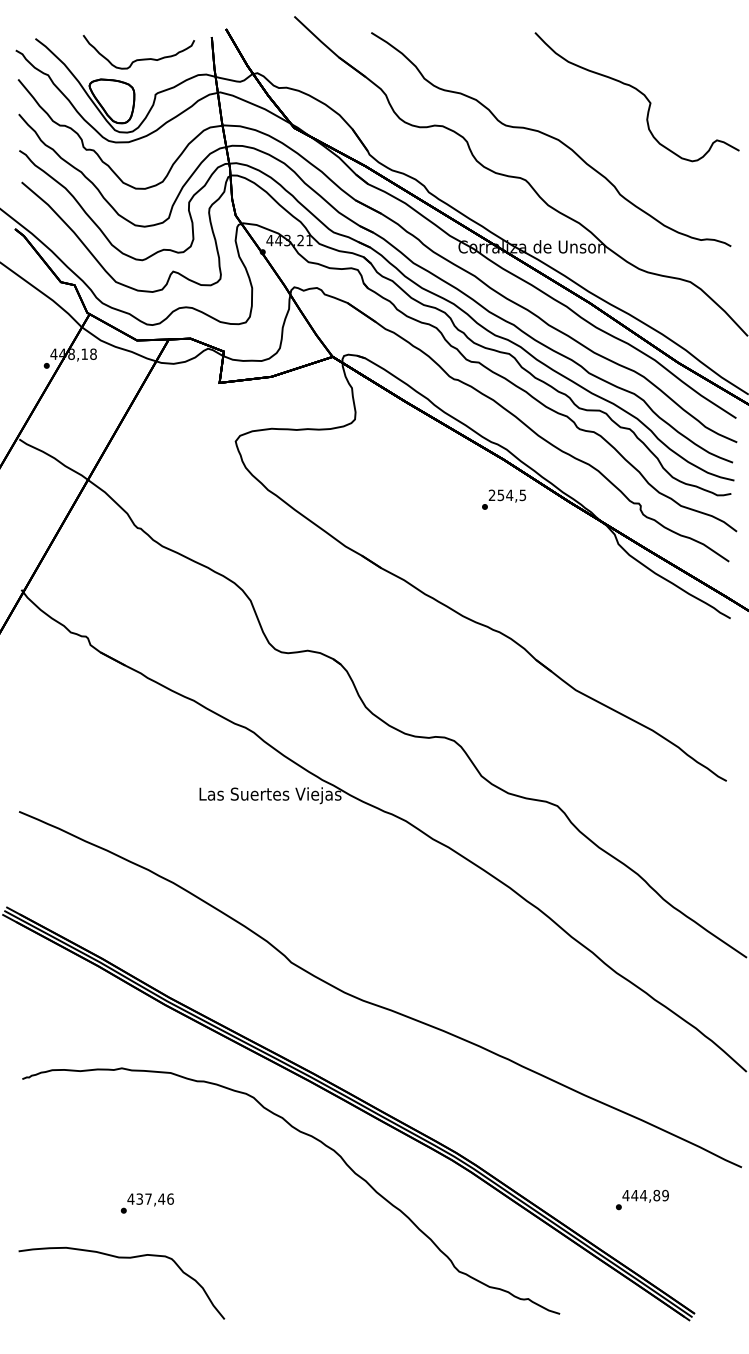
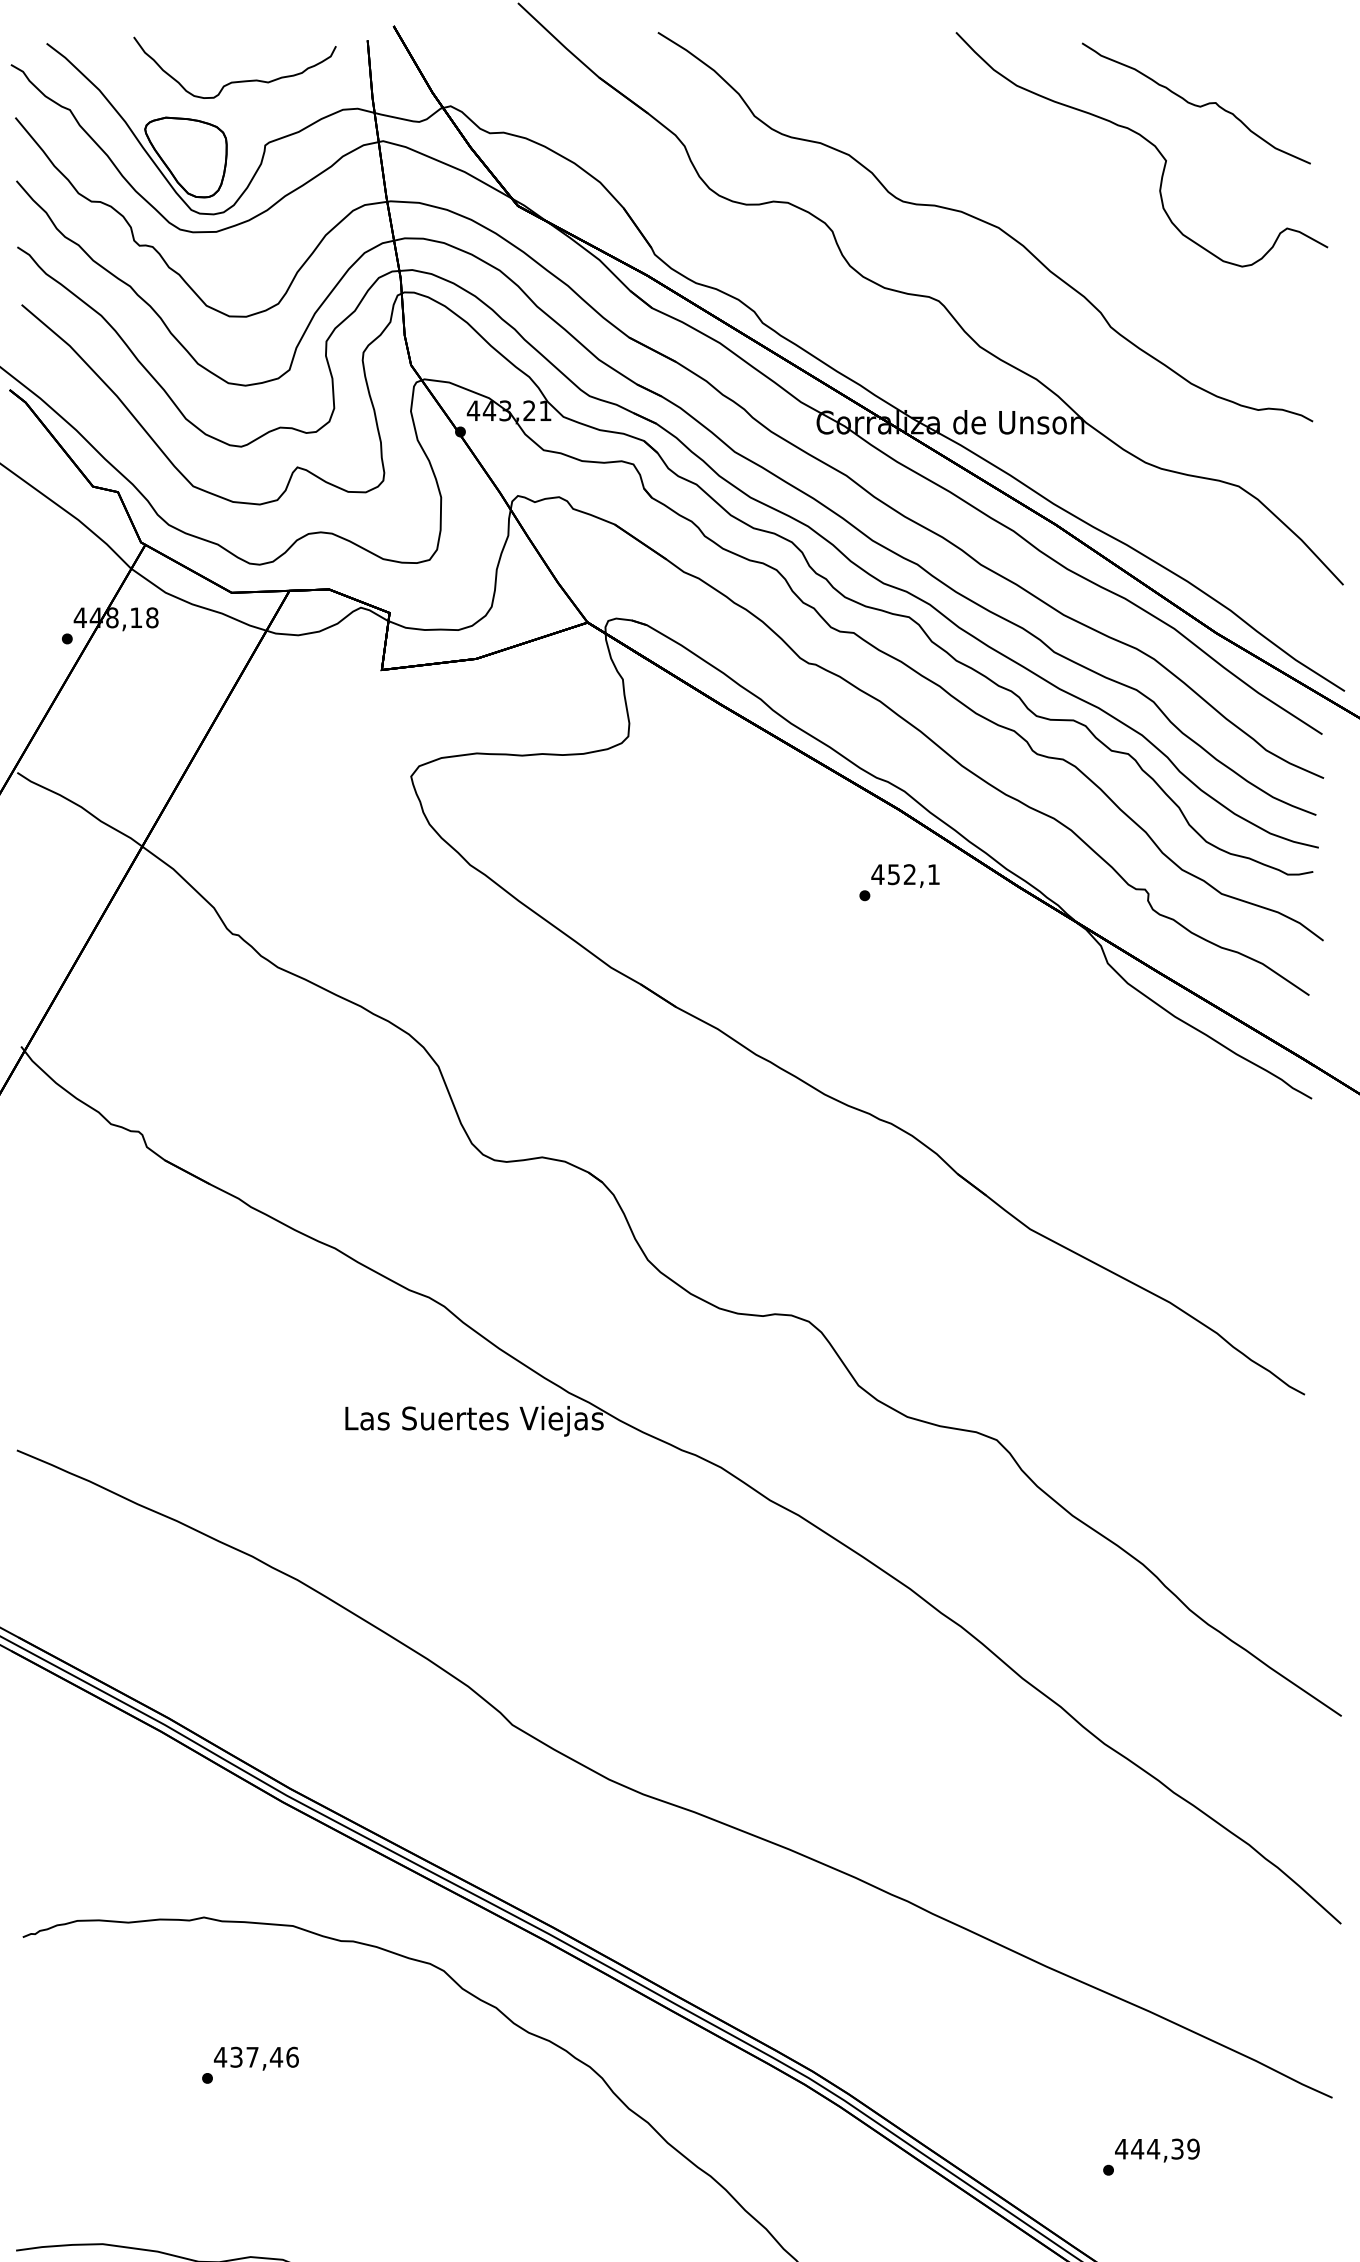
part: (667, 71) -> (1197, 103), added
text: (507, 495) -> (905, 874), 254,5 -> 452,1
text: (656, 1195) -> (1177, 2148), 444,89 -> 444,39
text: (146, 1203) -> (248, 2065), moved

